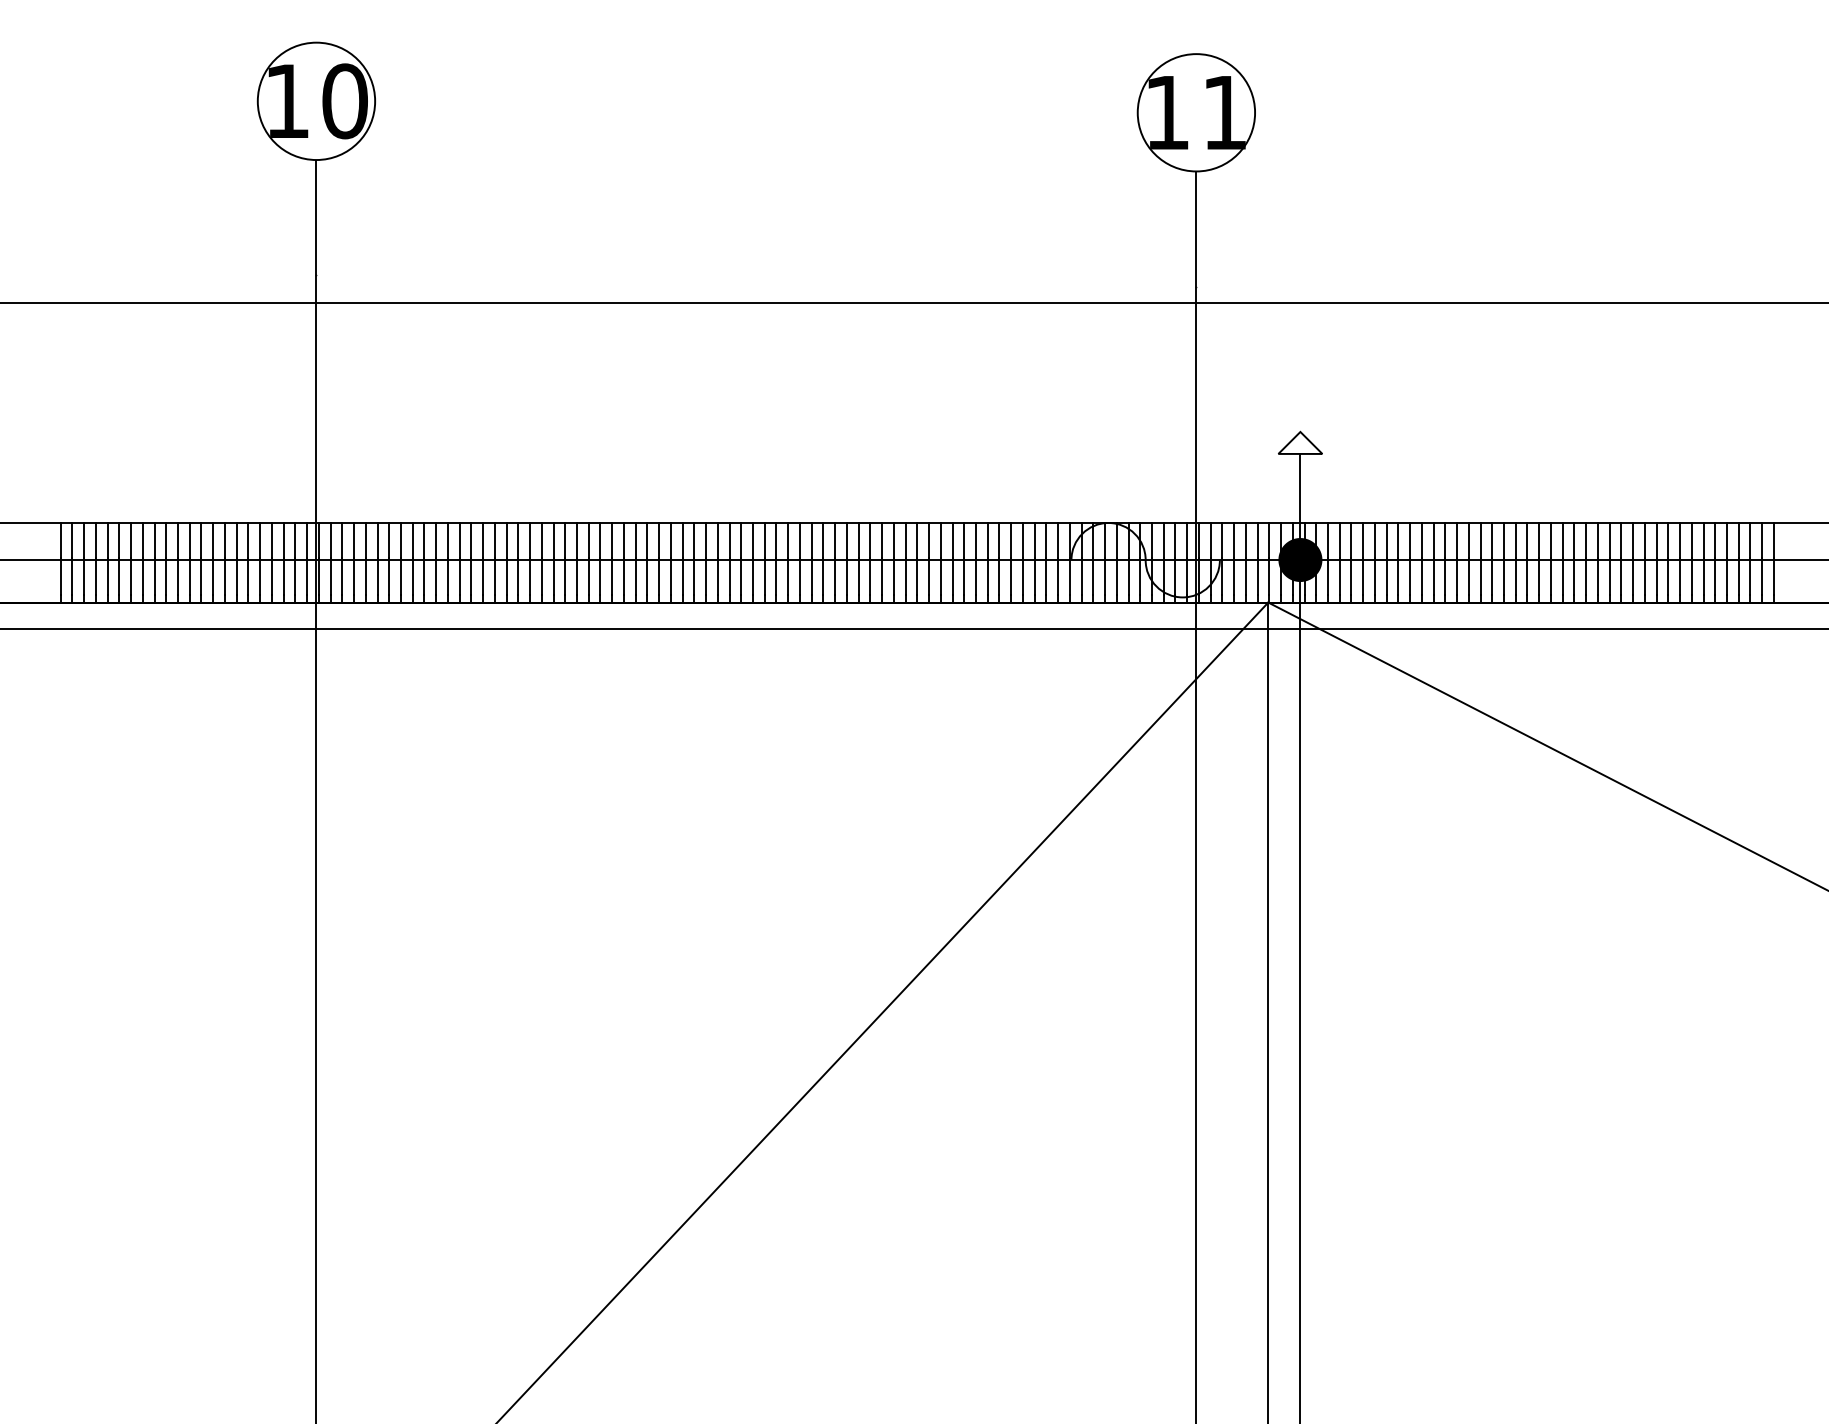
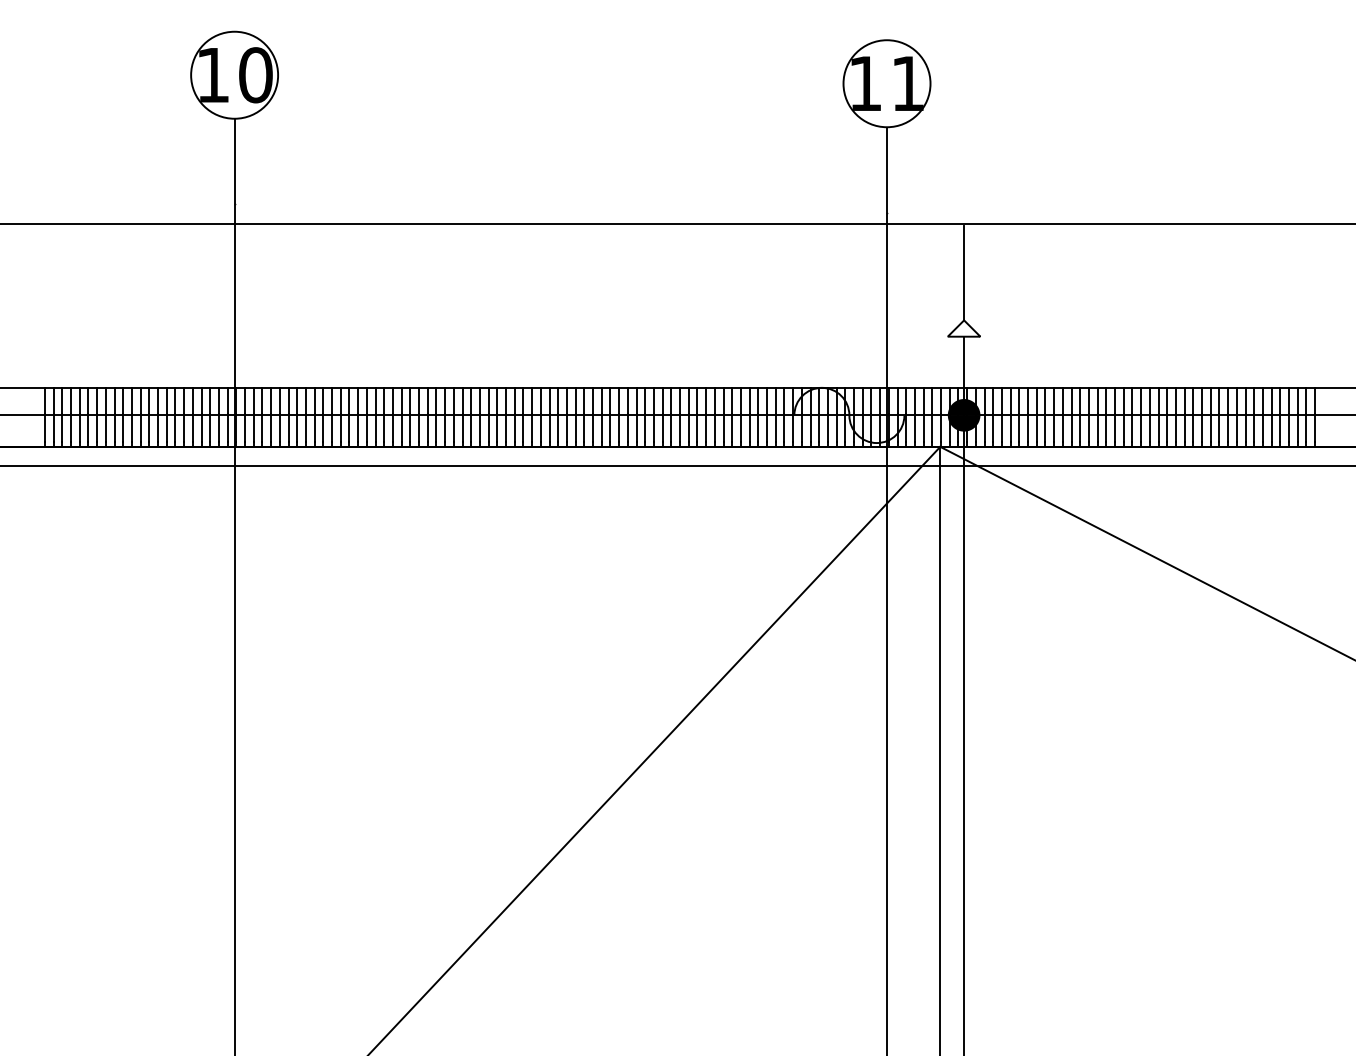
line: (1300, 367) -> (964, 272), added

